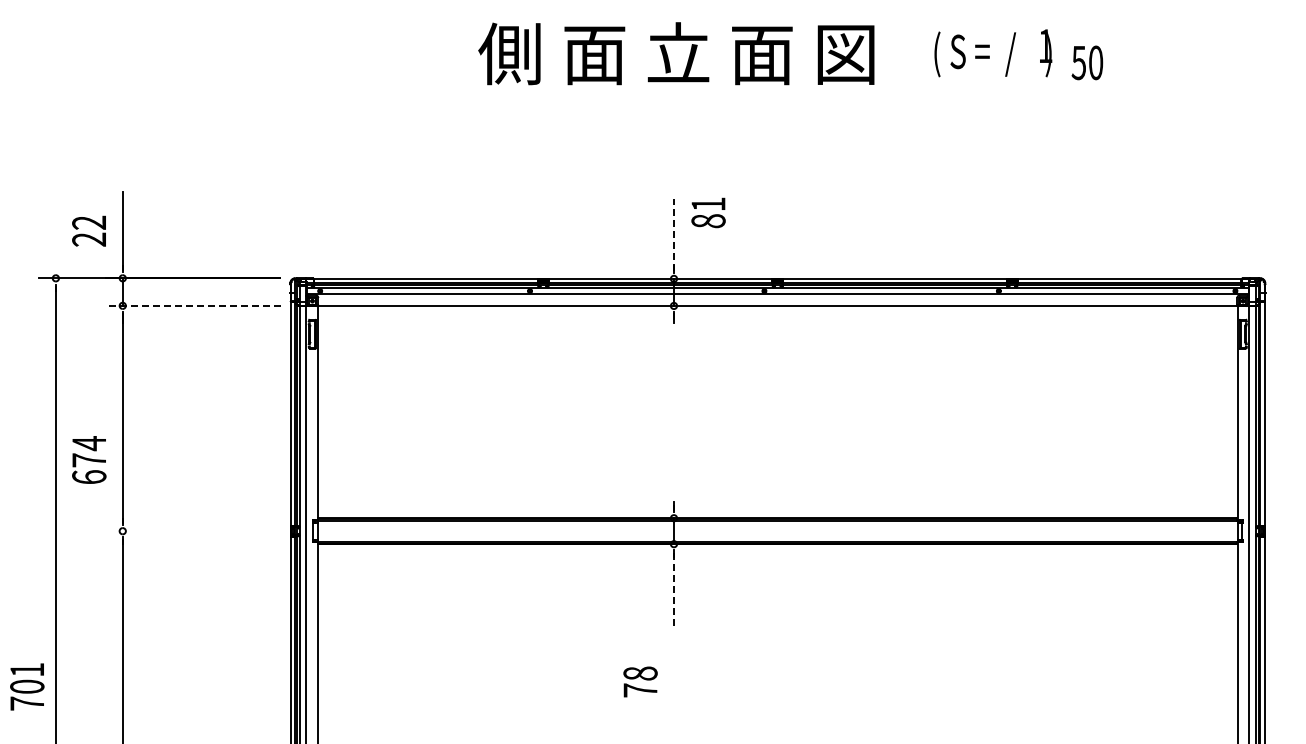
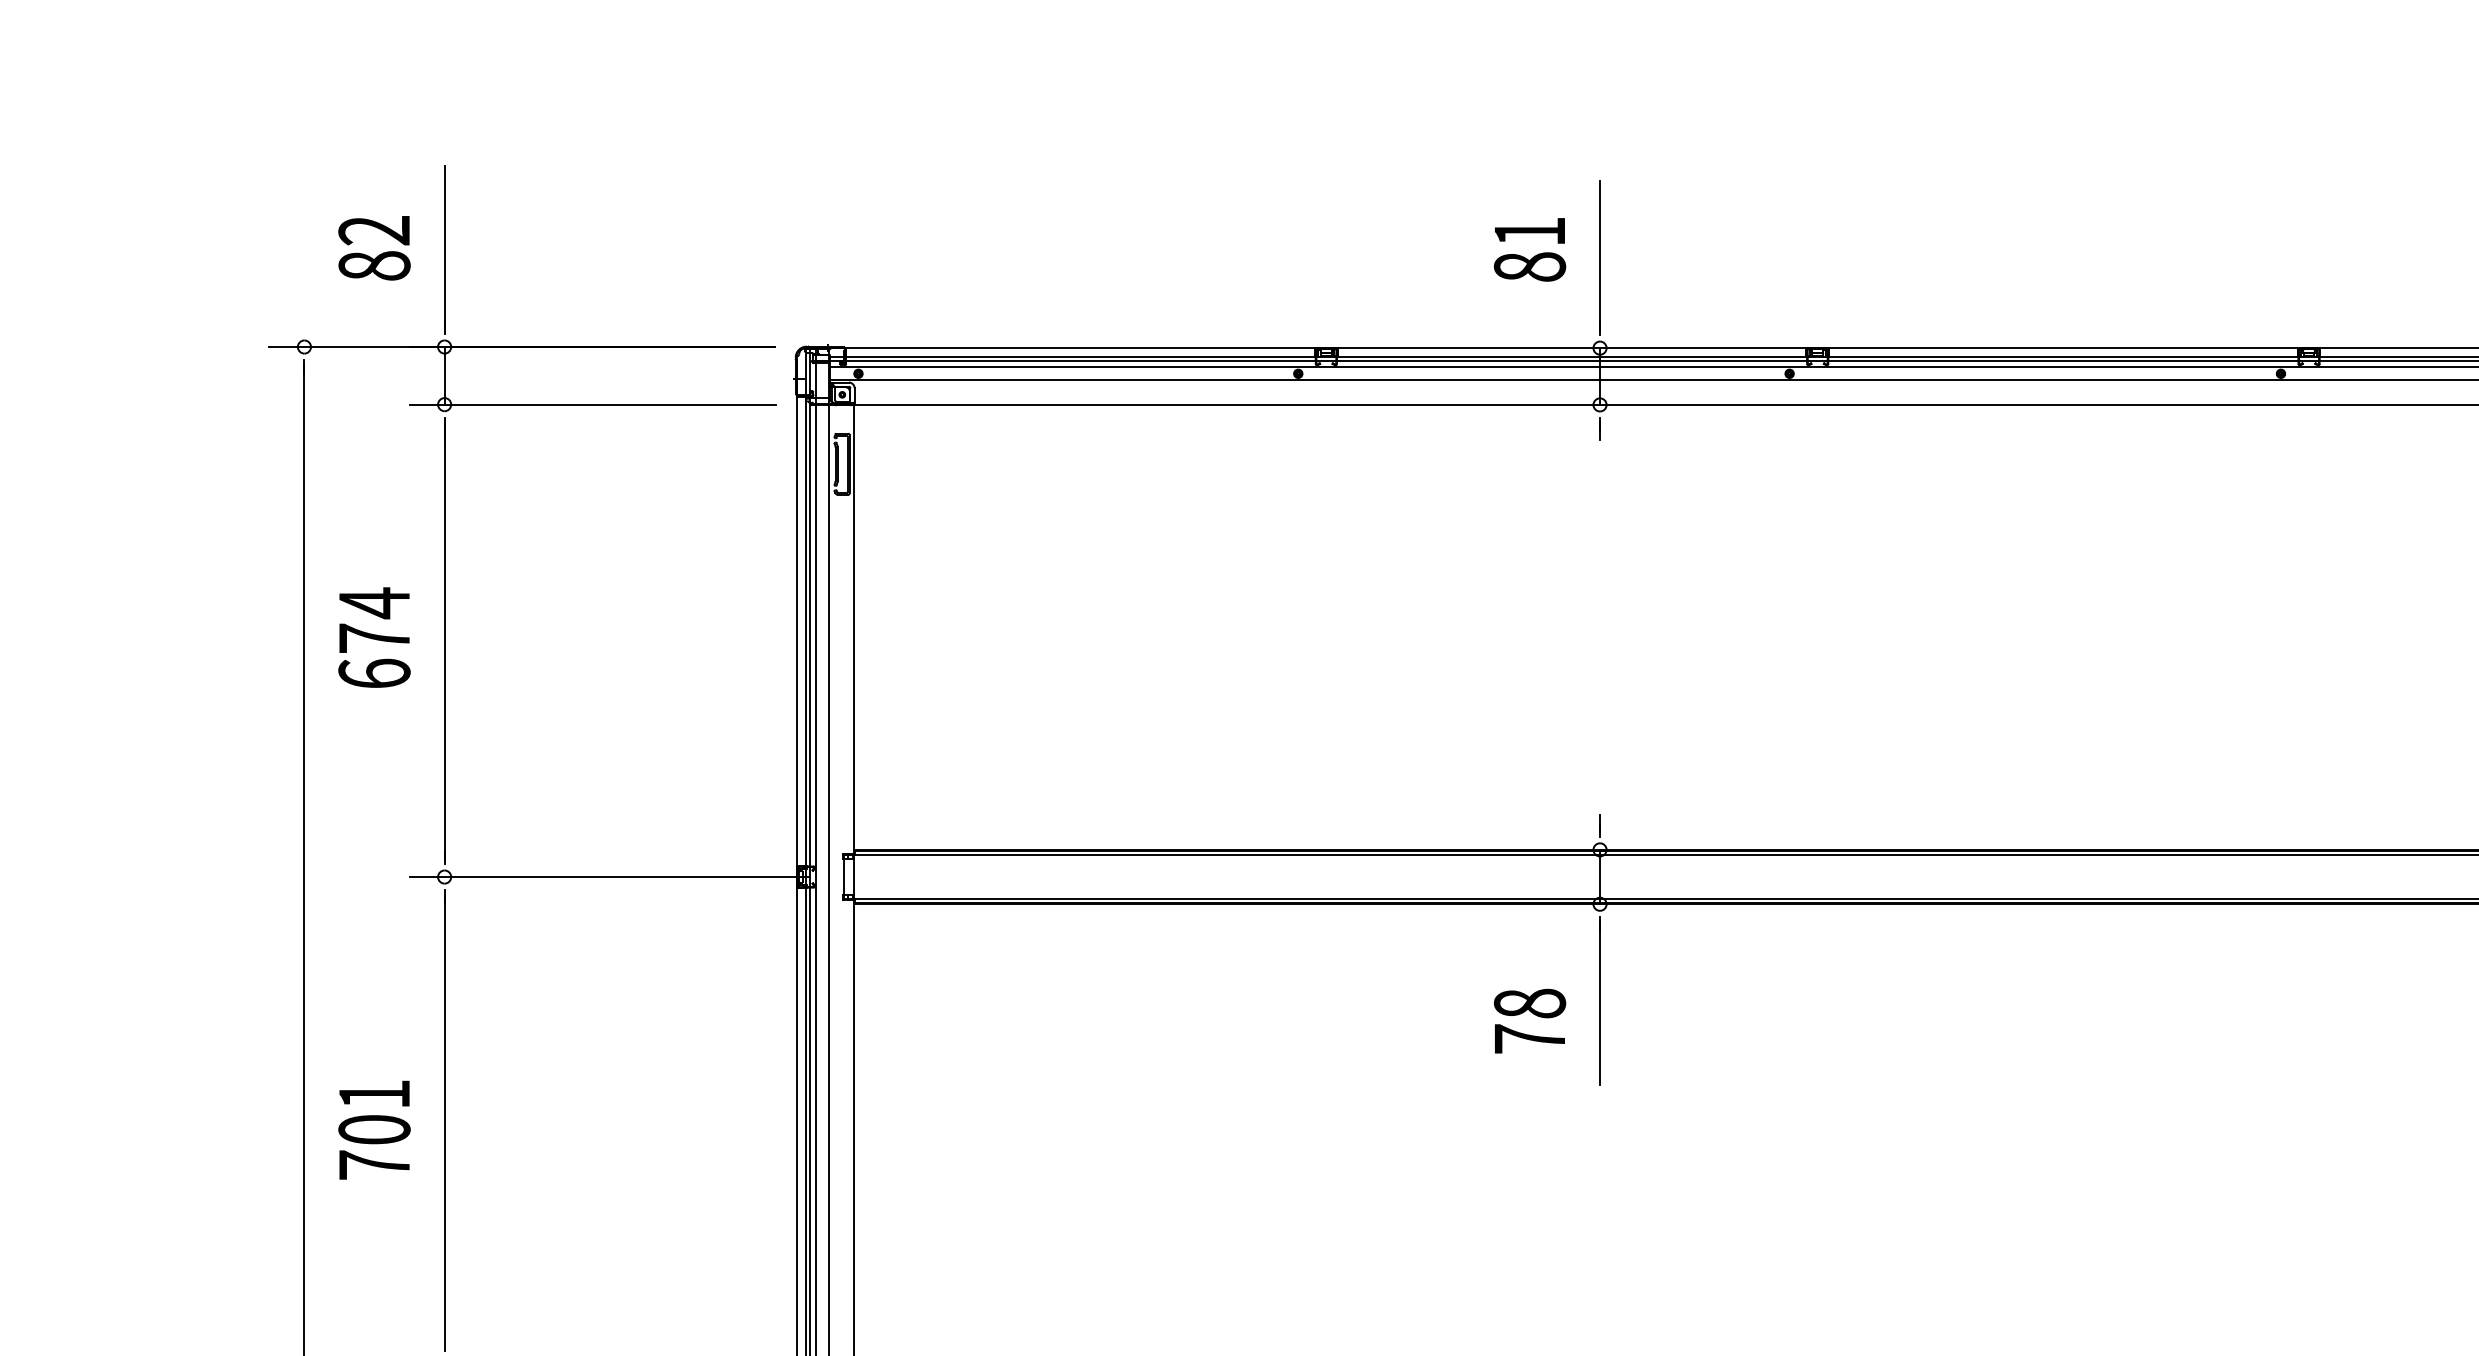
text: (708, 212) -> (1529, 248), moved
line: (673, 234) -> (1599, 255), dashed -> solid
text: (89, 239) -> (374, 265), 22 -> 82
line: (192, 305) -> (590, 403), dashed -> solid
text: (89, 459) -> (374, 636), moved
line: (201, 531) -> (609, 877), added
line: (673, 591) -> (1599, 1003), dashed -> solid
text: (640, 681) -> (1529, 1020), moved
text: (27, 686) -> (374, 1129), moved

